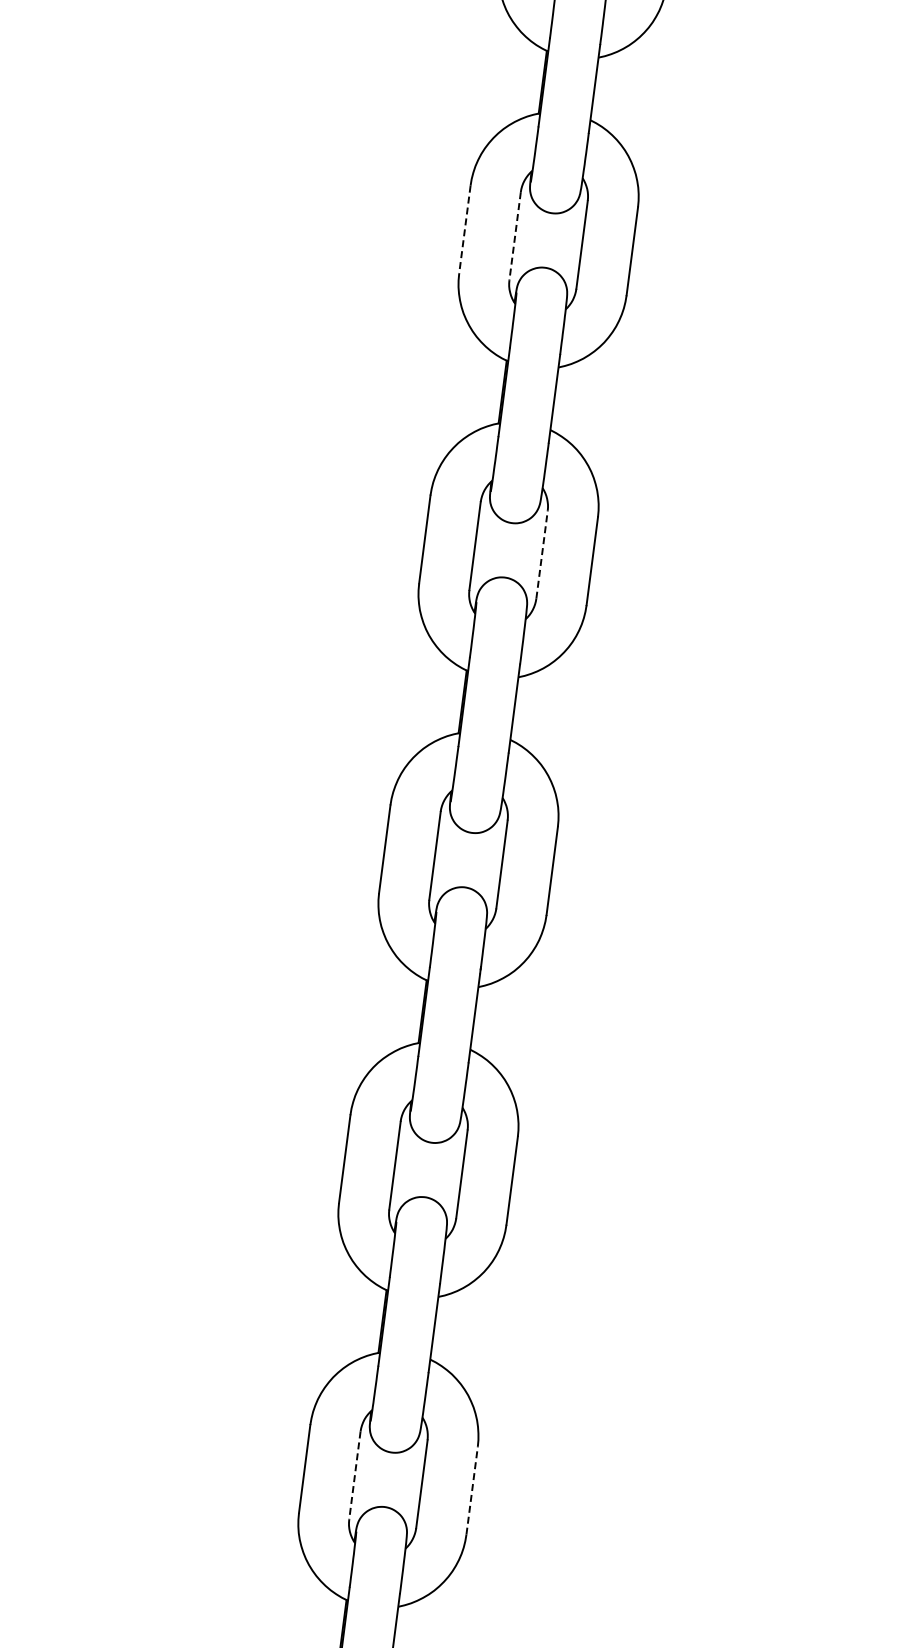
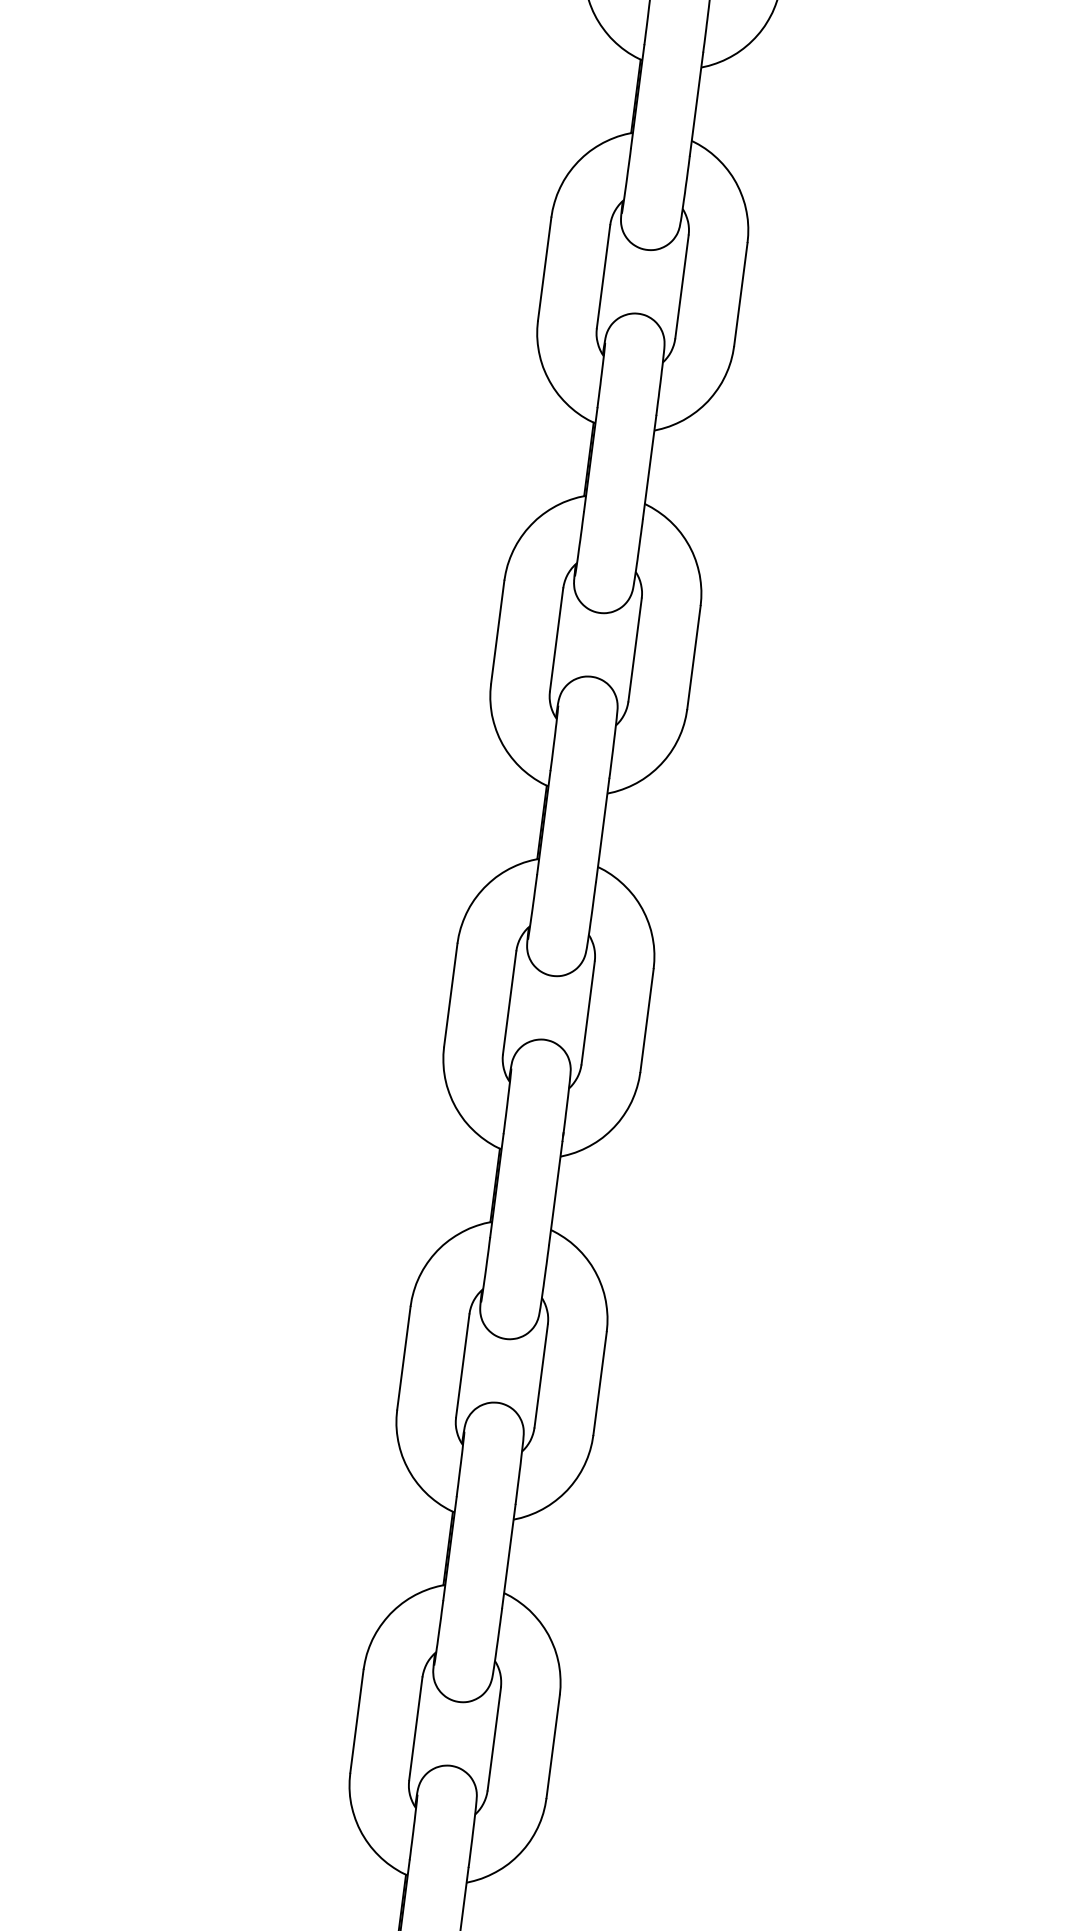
line: (464, 230) -> (544, 270), dashed -> solid
line: (515, 236) -> (603, 277), dashed -> solid
line: (542, 554) -> (635, 649), dashed -> solid
line: (354, 1475) -> (415, 1728), dashed -> solid
line: (472, 1490) -> (553, 1746), dashed -> solid

